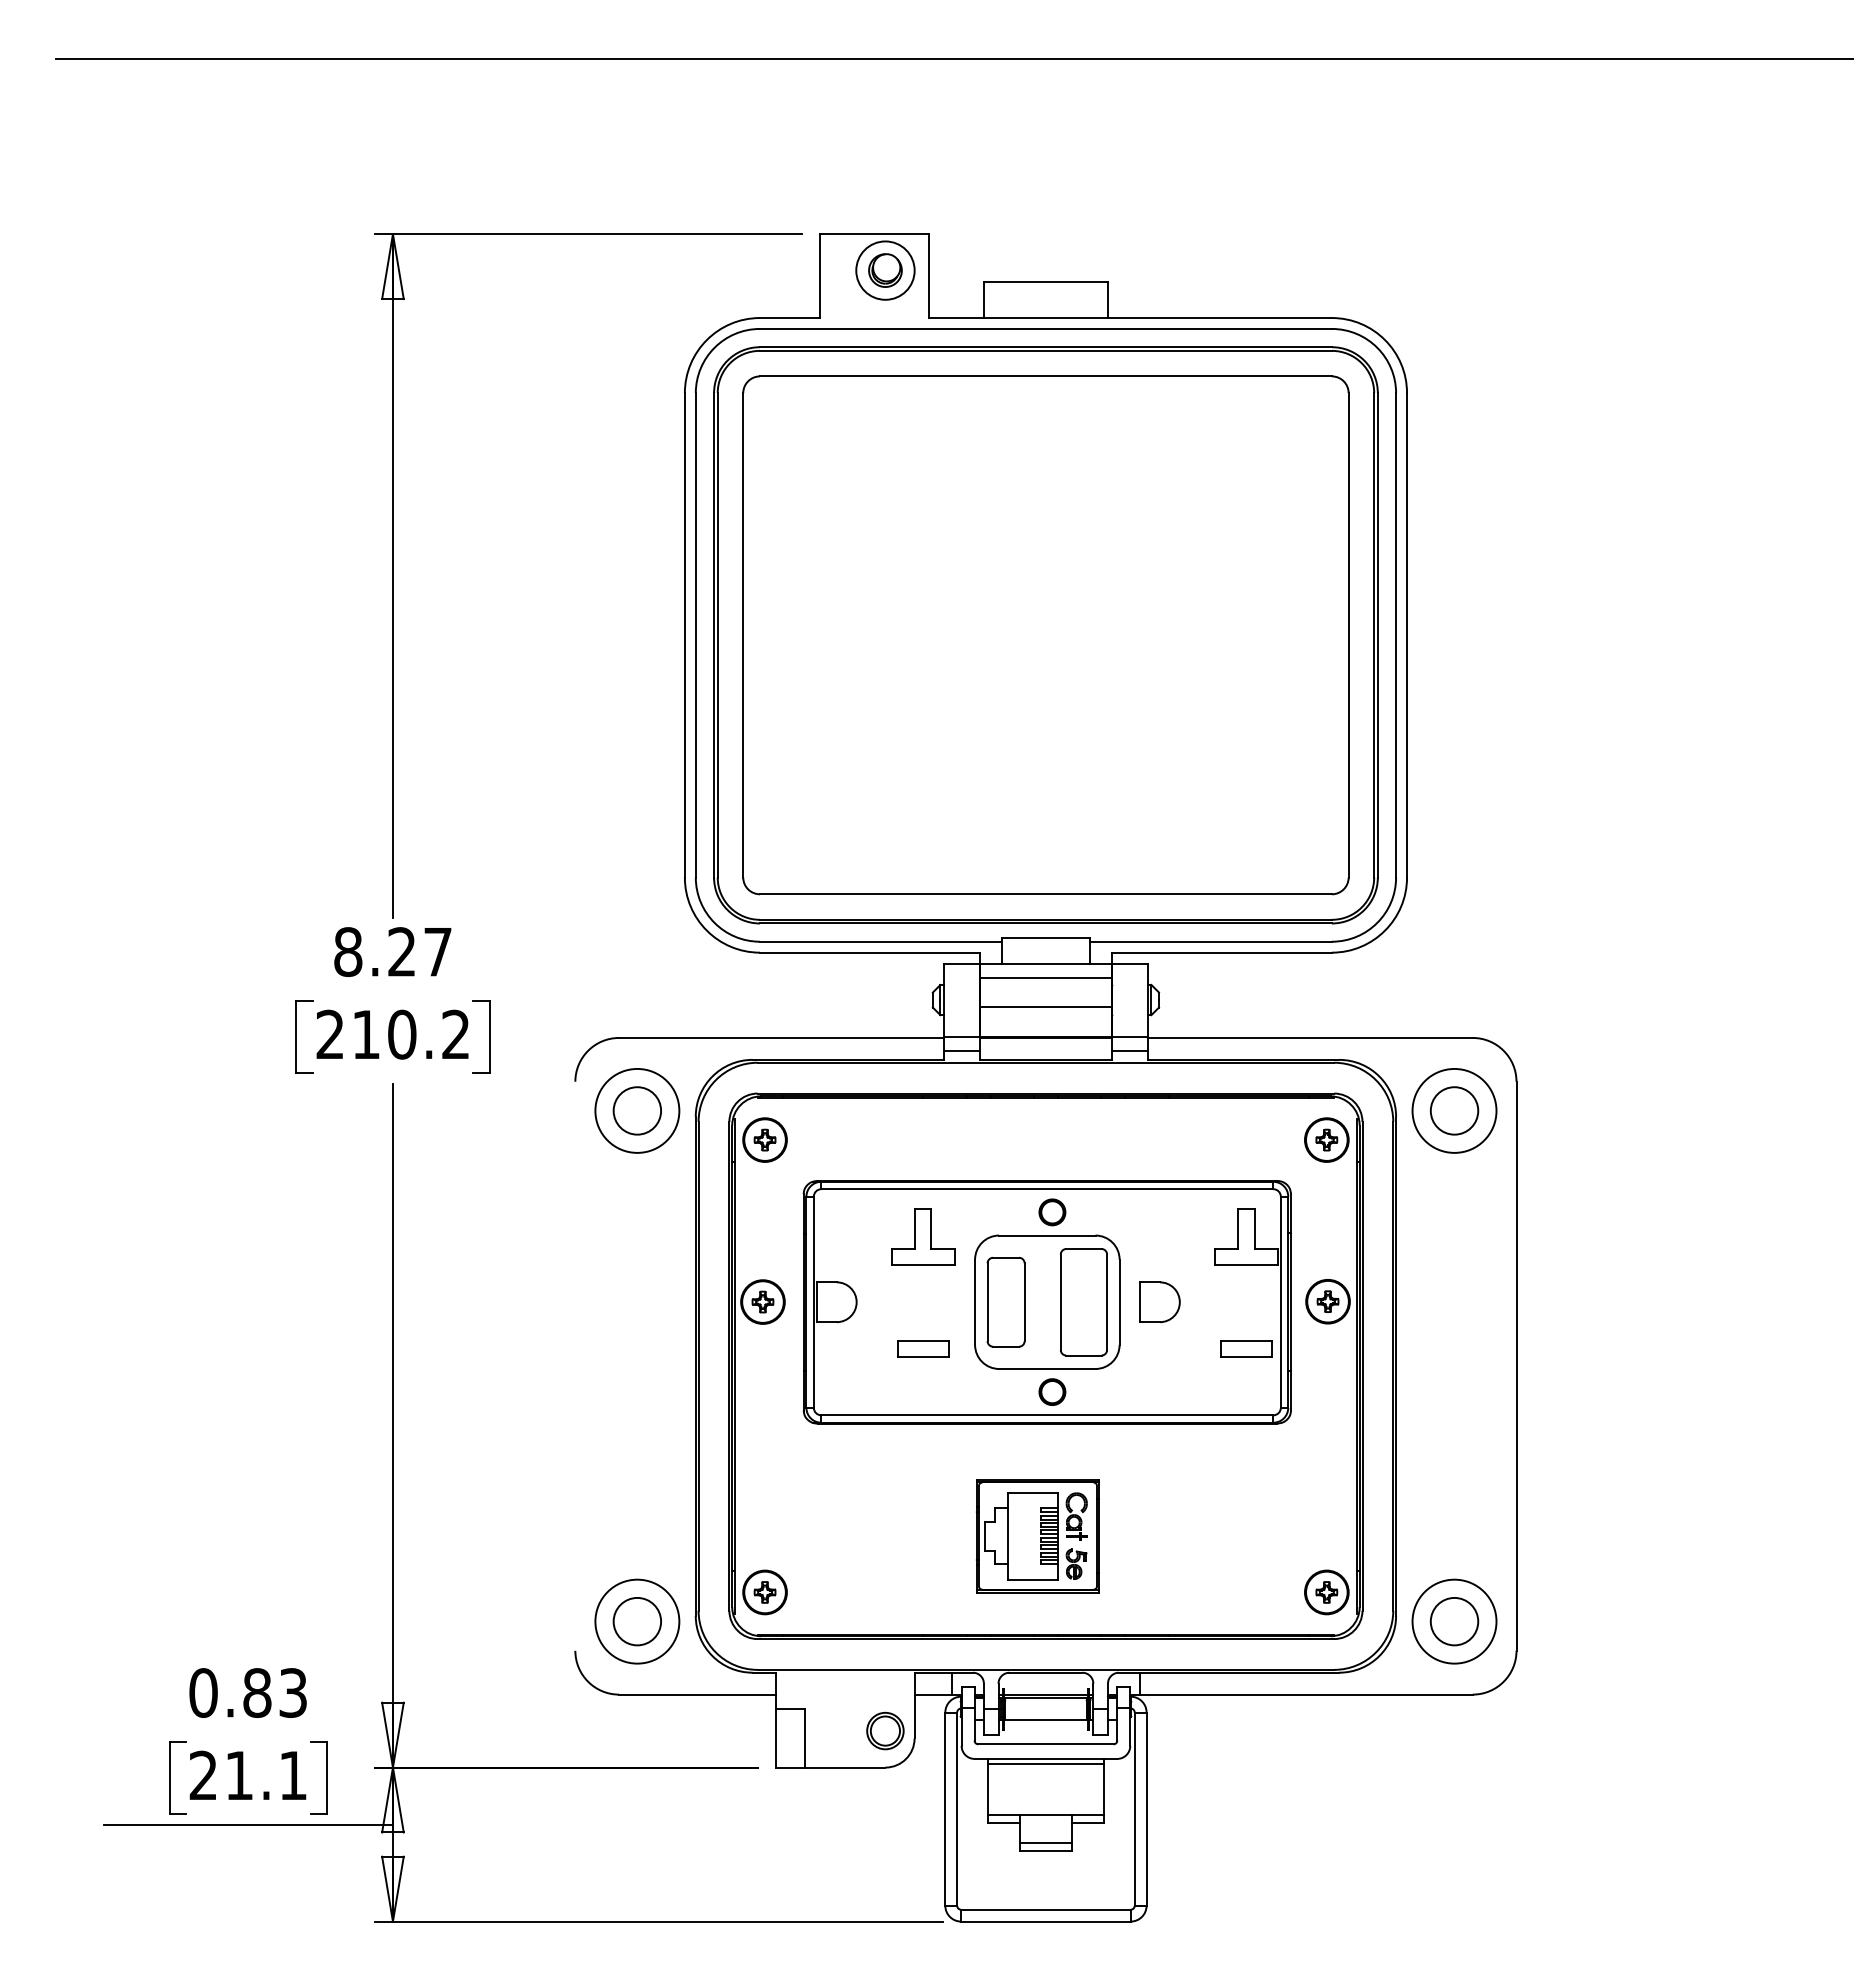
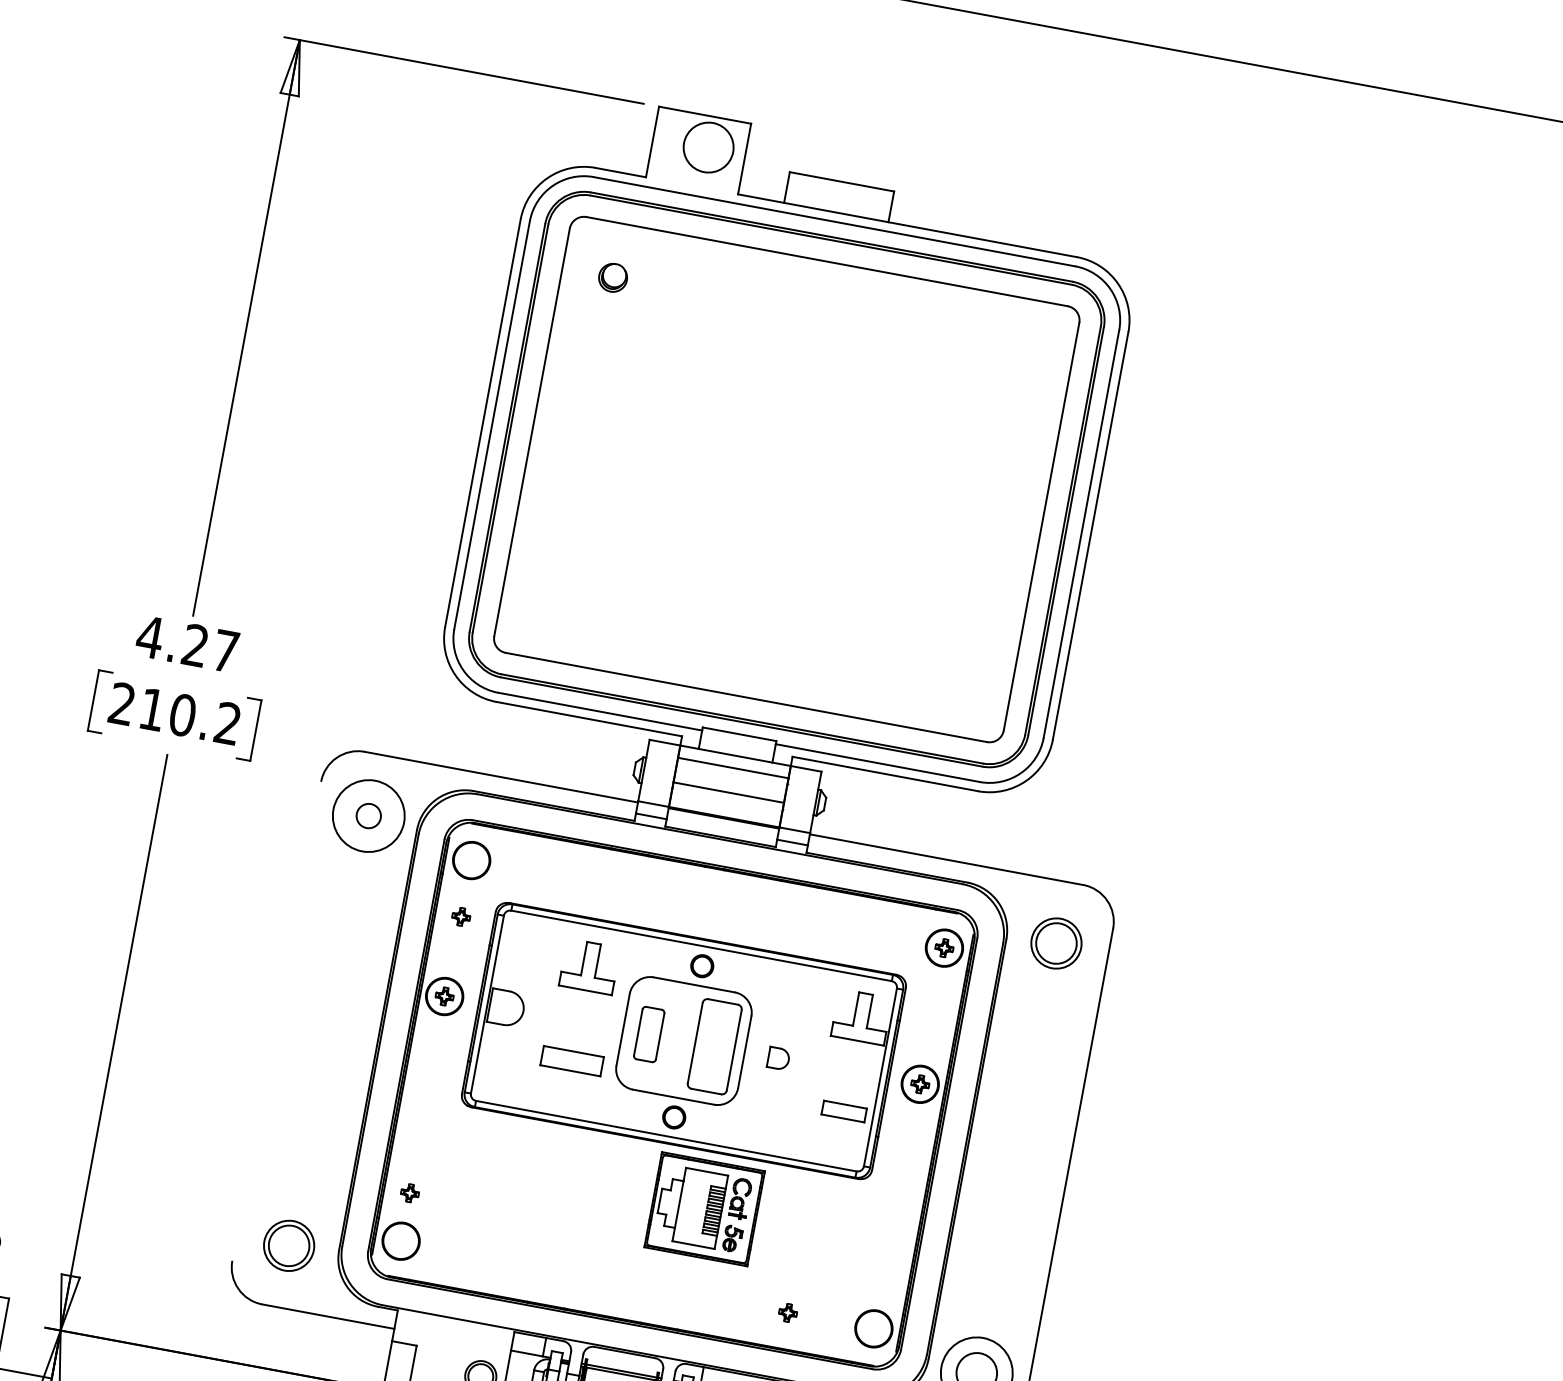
part: (885, 270) -> (613, 277), moved
text: (348, 952) -> (150, 637), 8.27 -> 4.27
circle: (637, 1110) -> (368, 815), size x0.6
circle: (1454, 1110) -> (1056, 943), size x0.7
part: (764, 1139) -> (460, 916), moved
part: (1005, 1301) -> (648, 1033), size x0.7
part: (1159, 1302) -> (778, 1058), size x0.6
part: (923, 1348) -> (572, 1060), size x1.4
part: (1037, 1536) -> (704, 1209), moved
part: (764, 1592) -> (409, 1193), moved
part: (1326, 1592) -> (787, 1312), moved
circle: (637, 1621) -> (289, 1245), size x0.7

